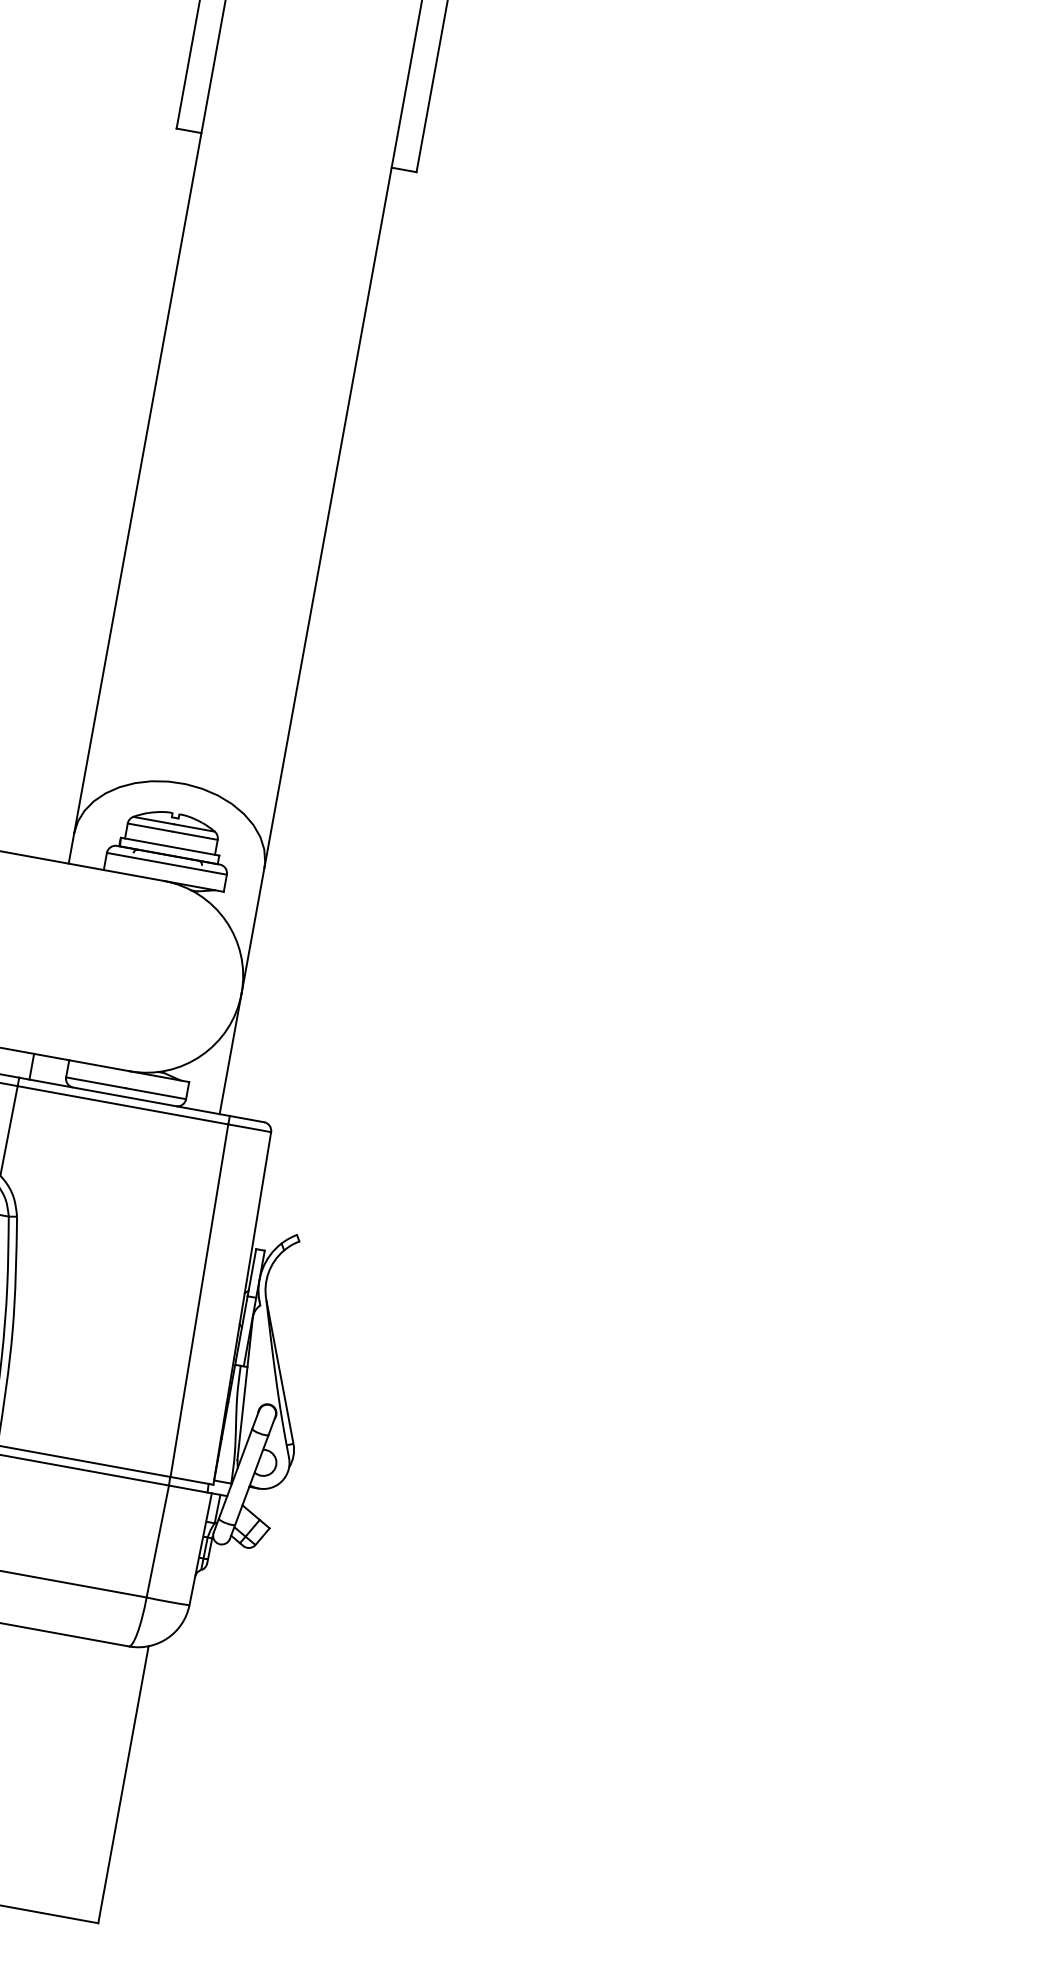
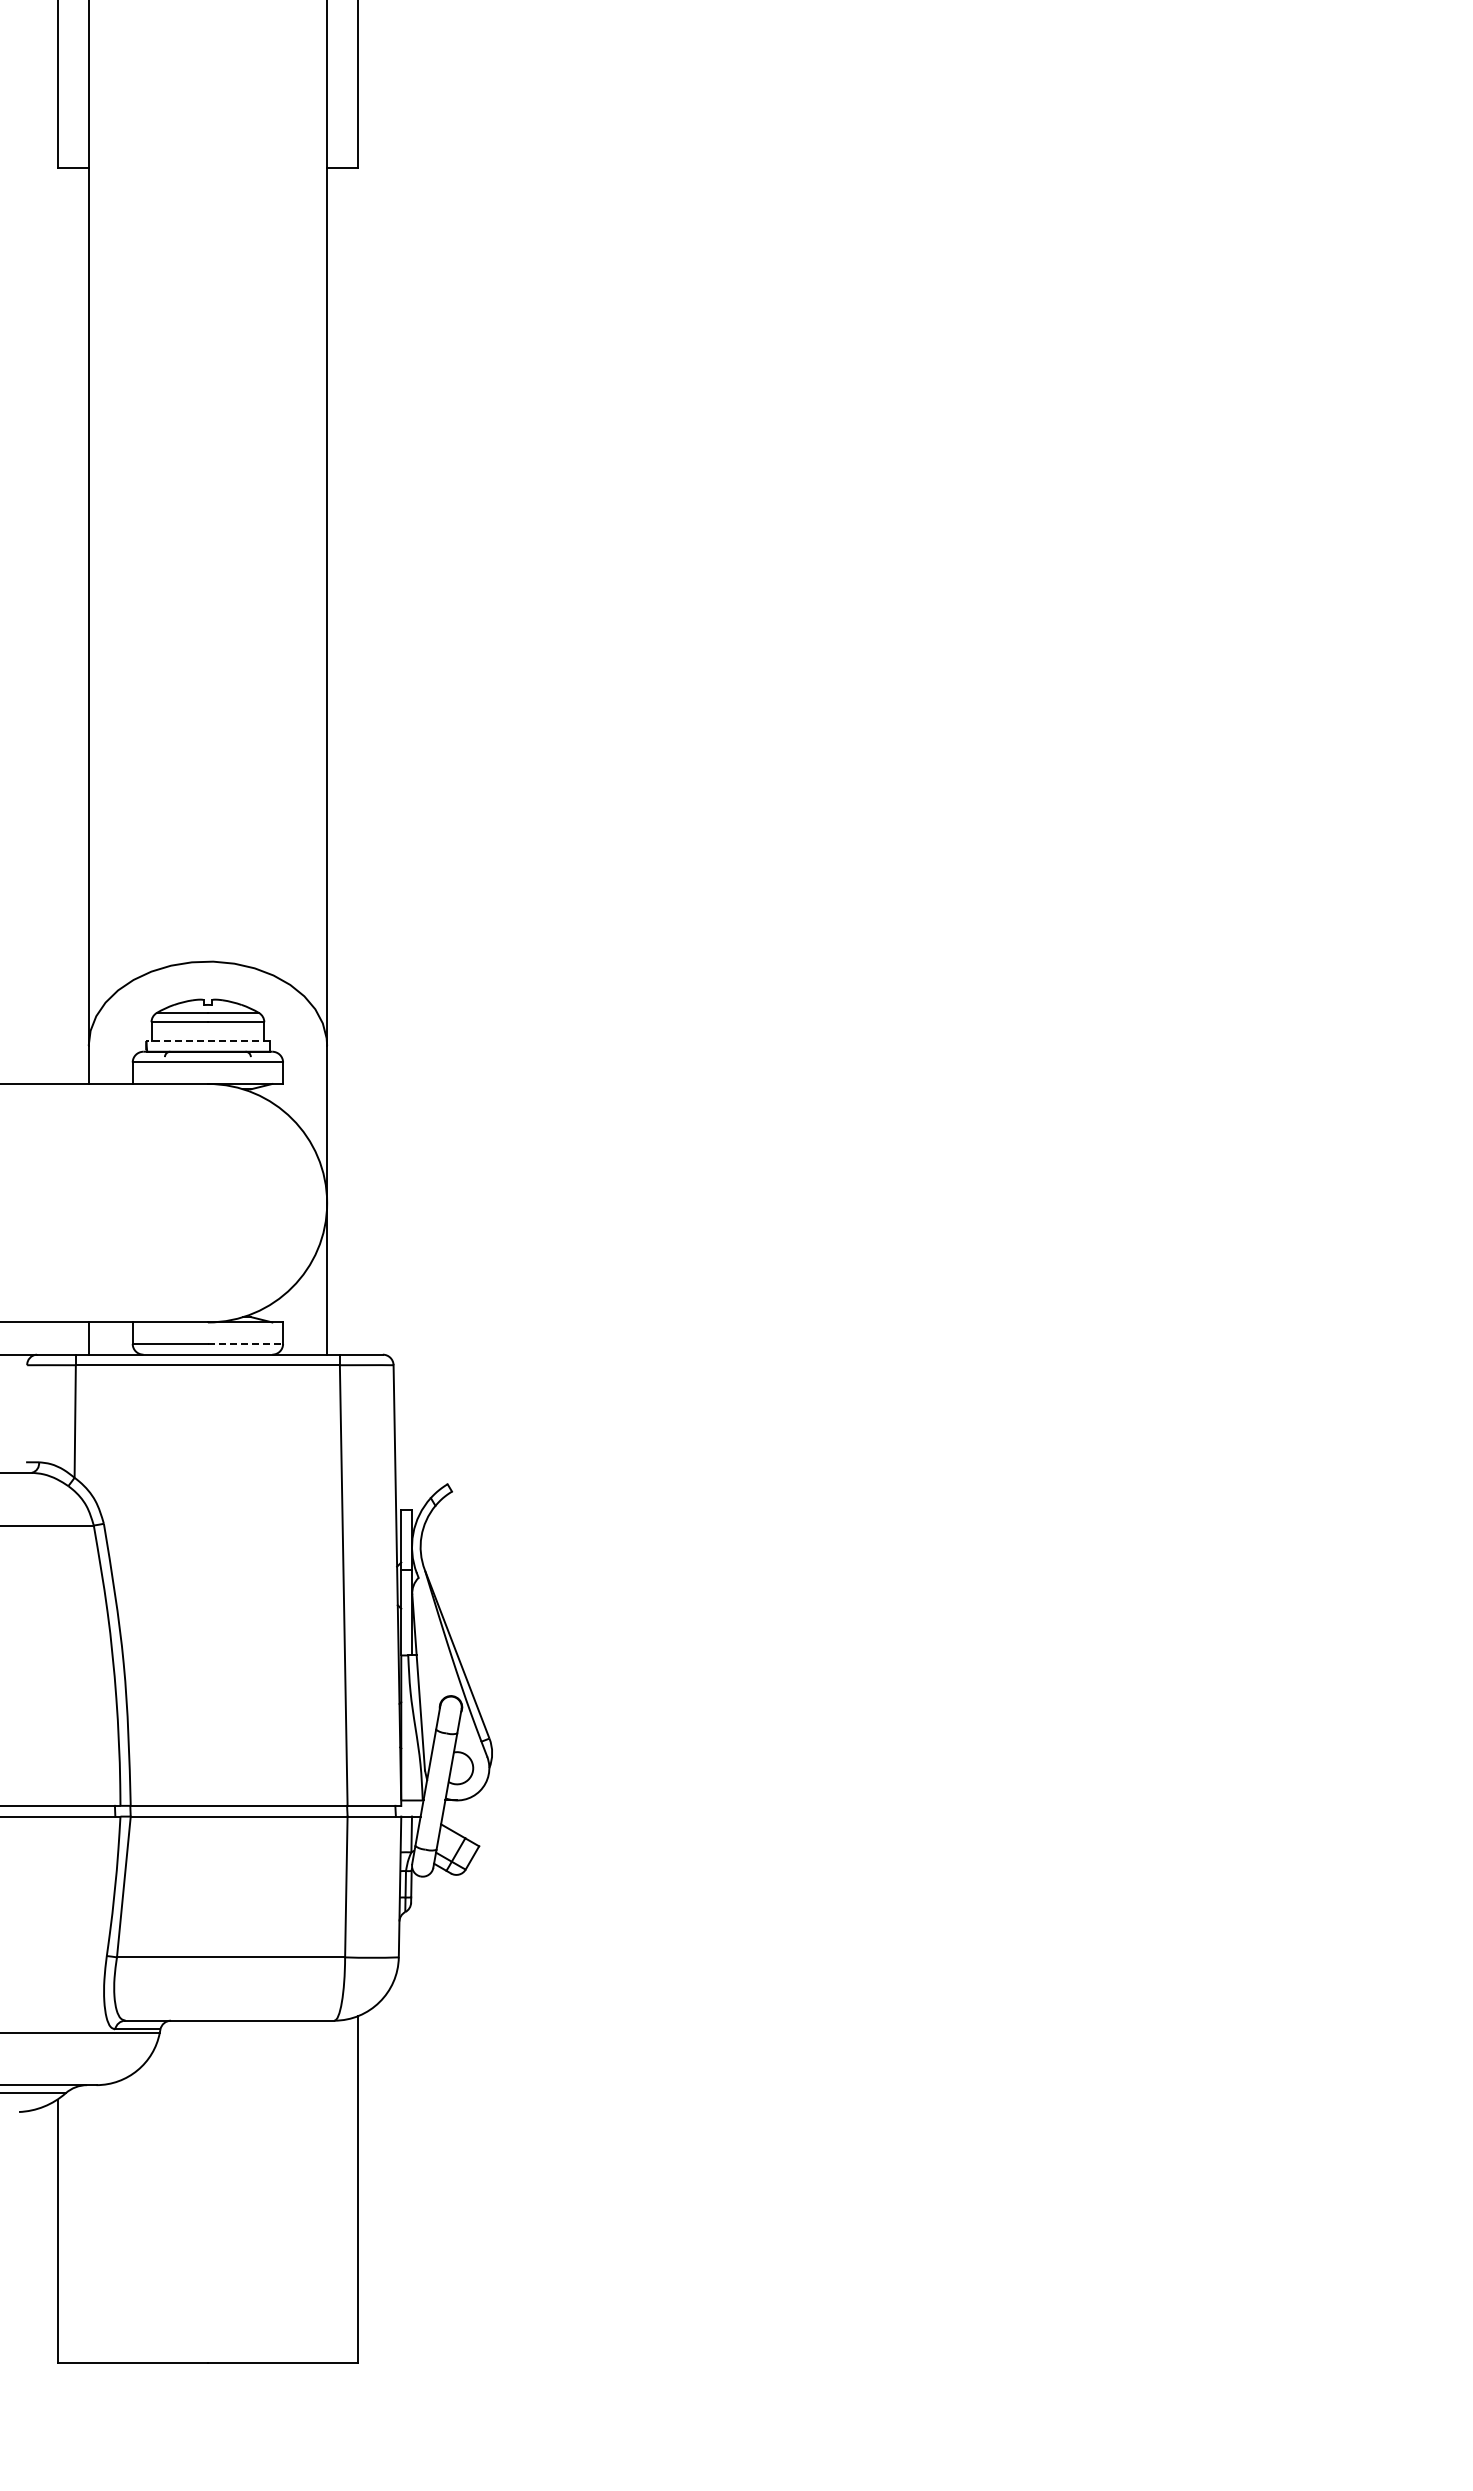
line: (170, 847) -> (208, 1041), solid -> dashed
line: (156, 1093) -> (245, 1343), solid -> dashed

